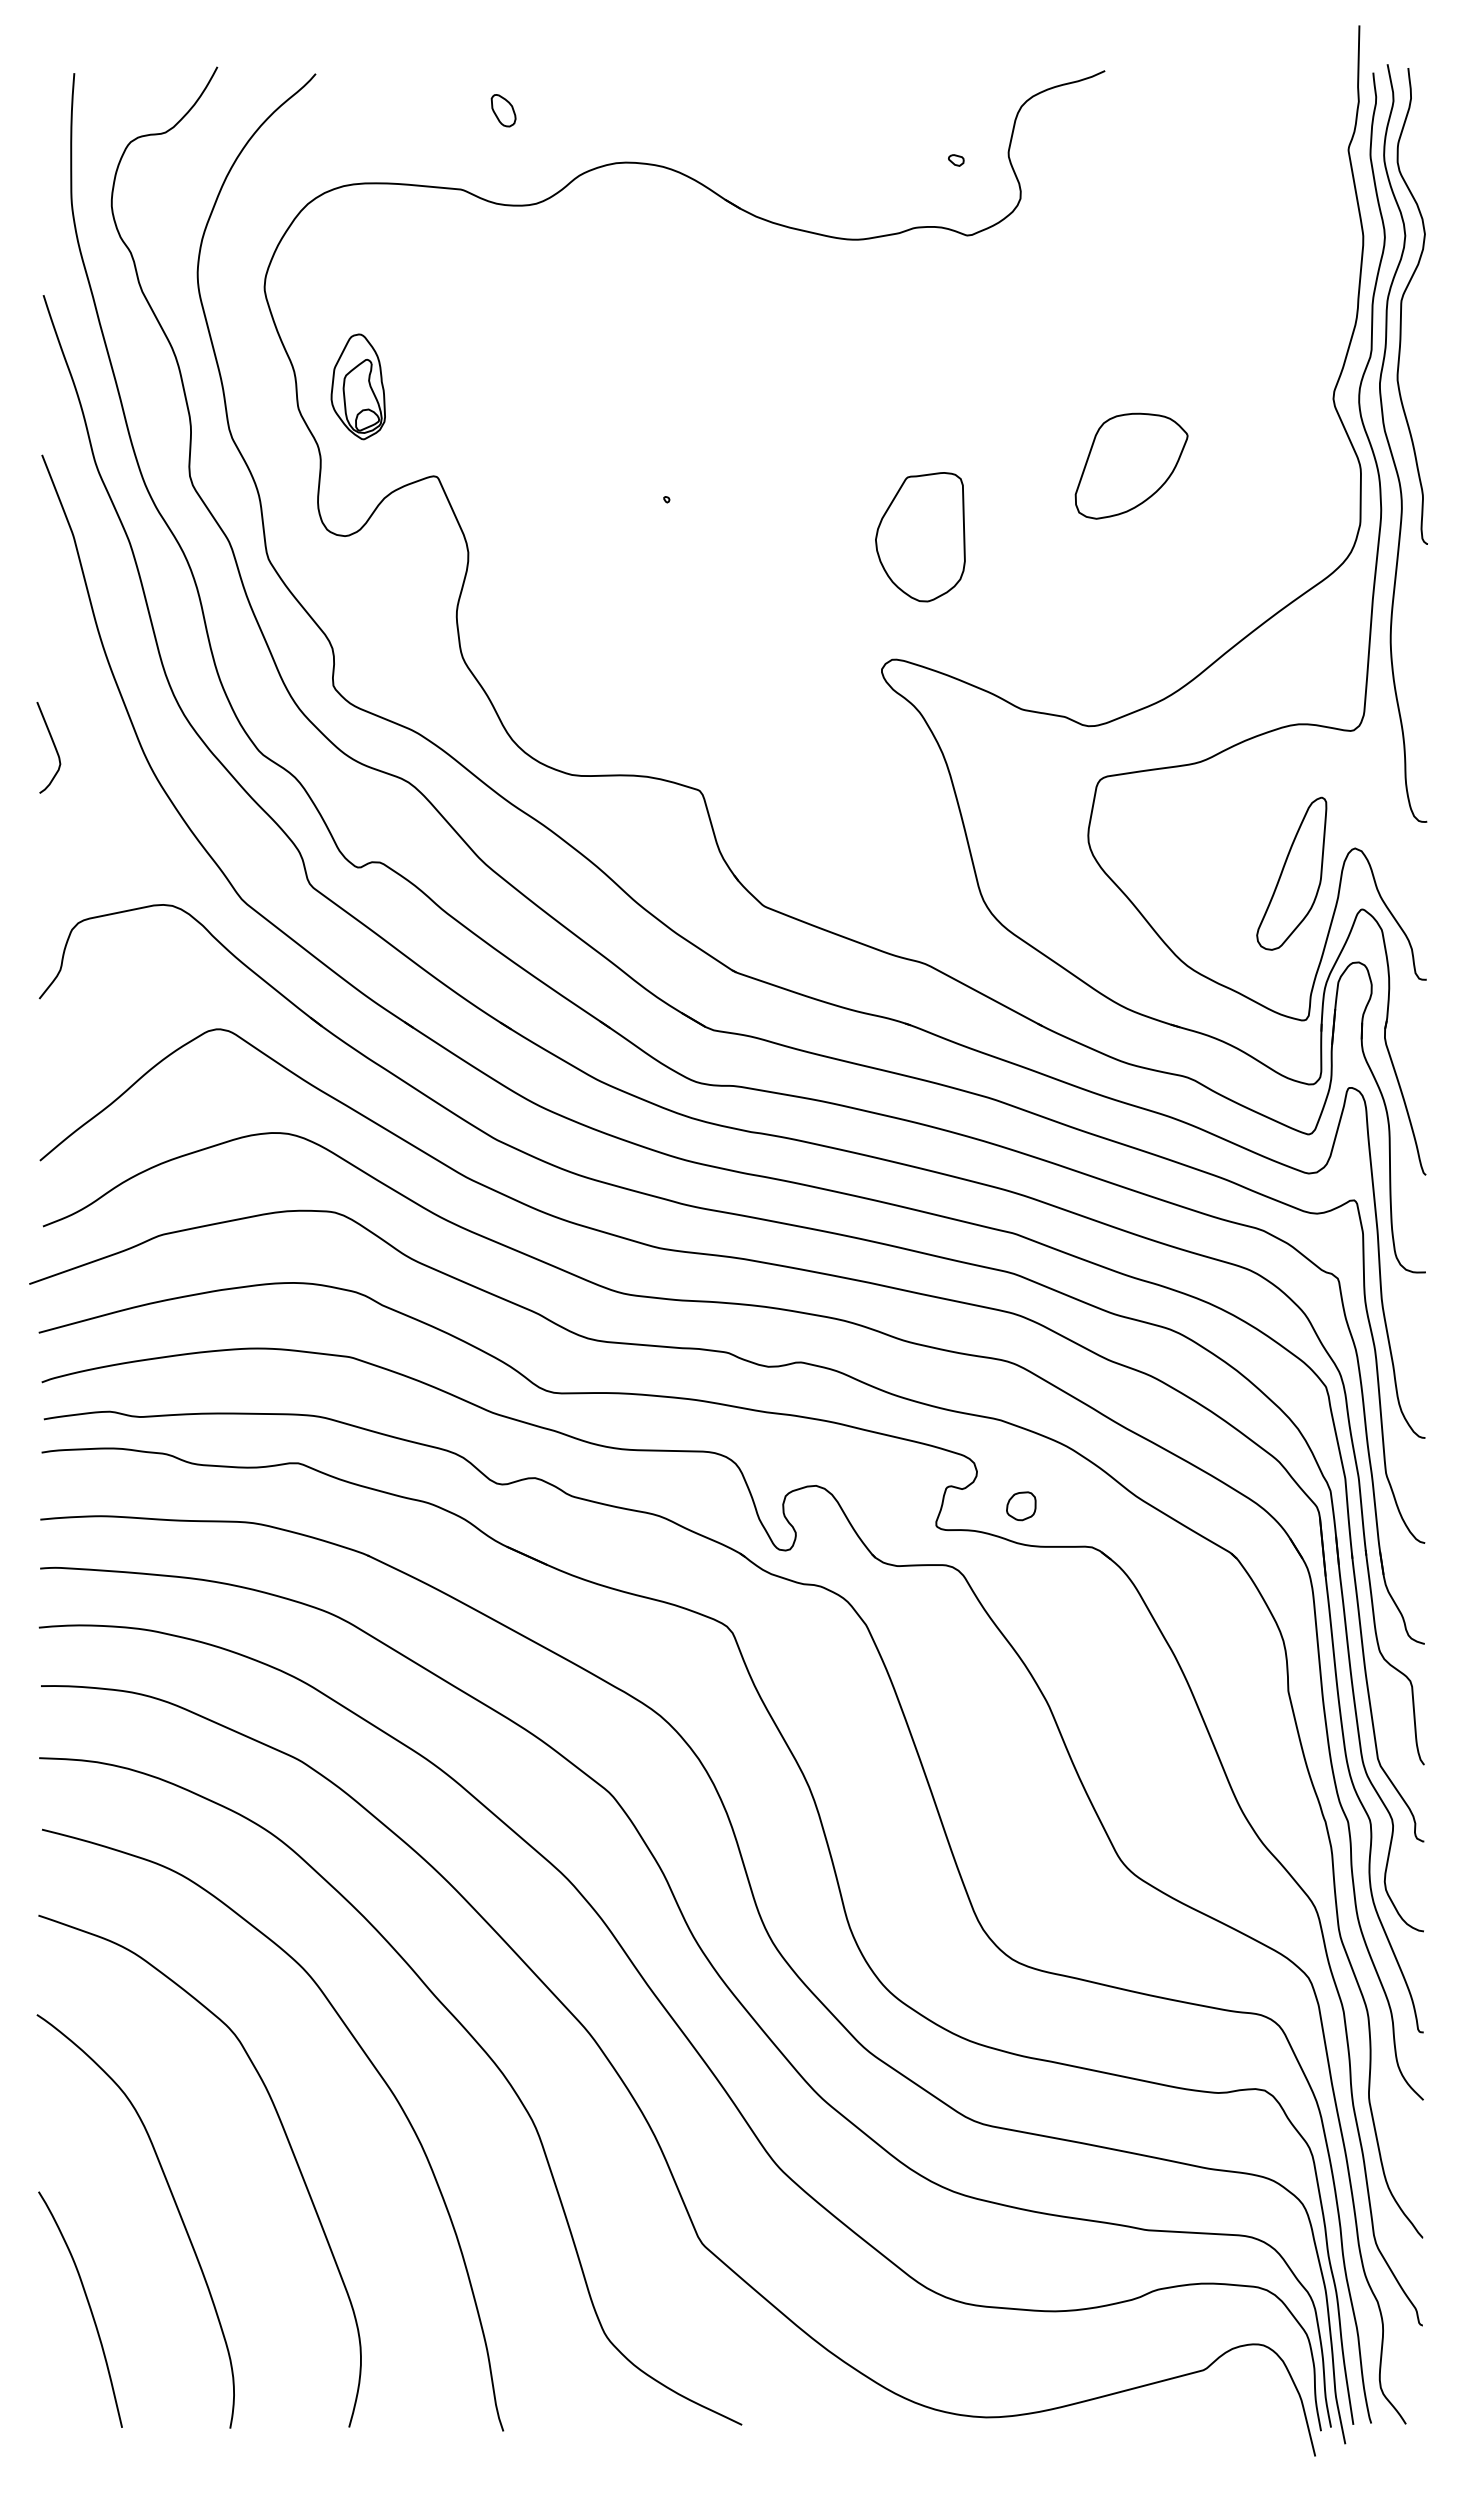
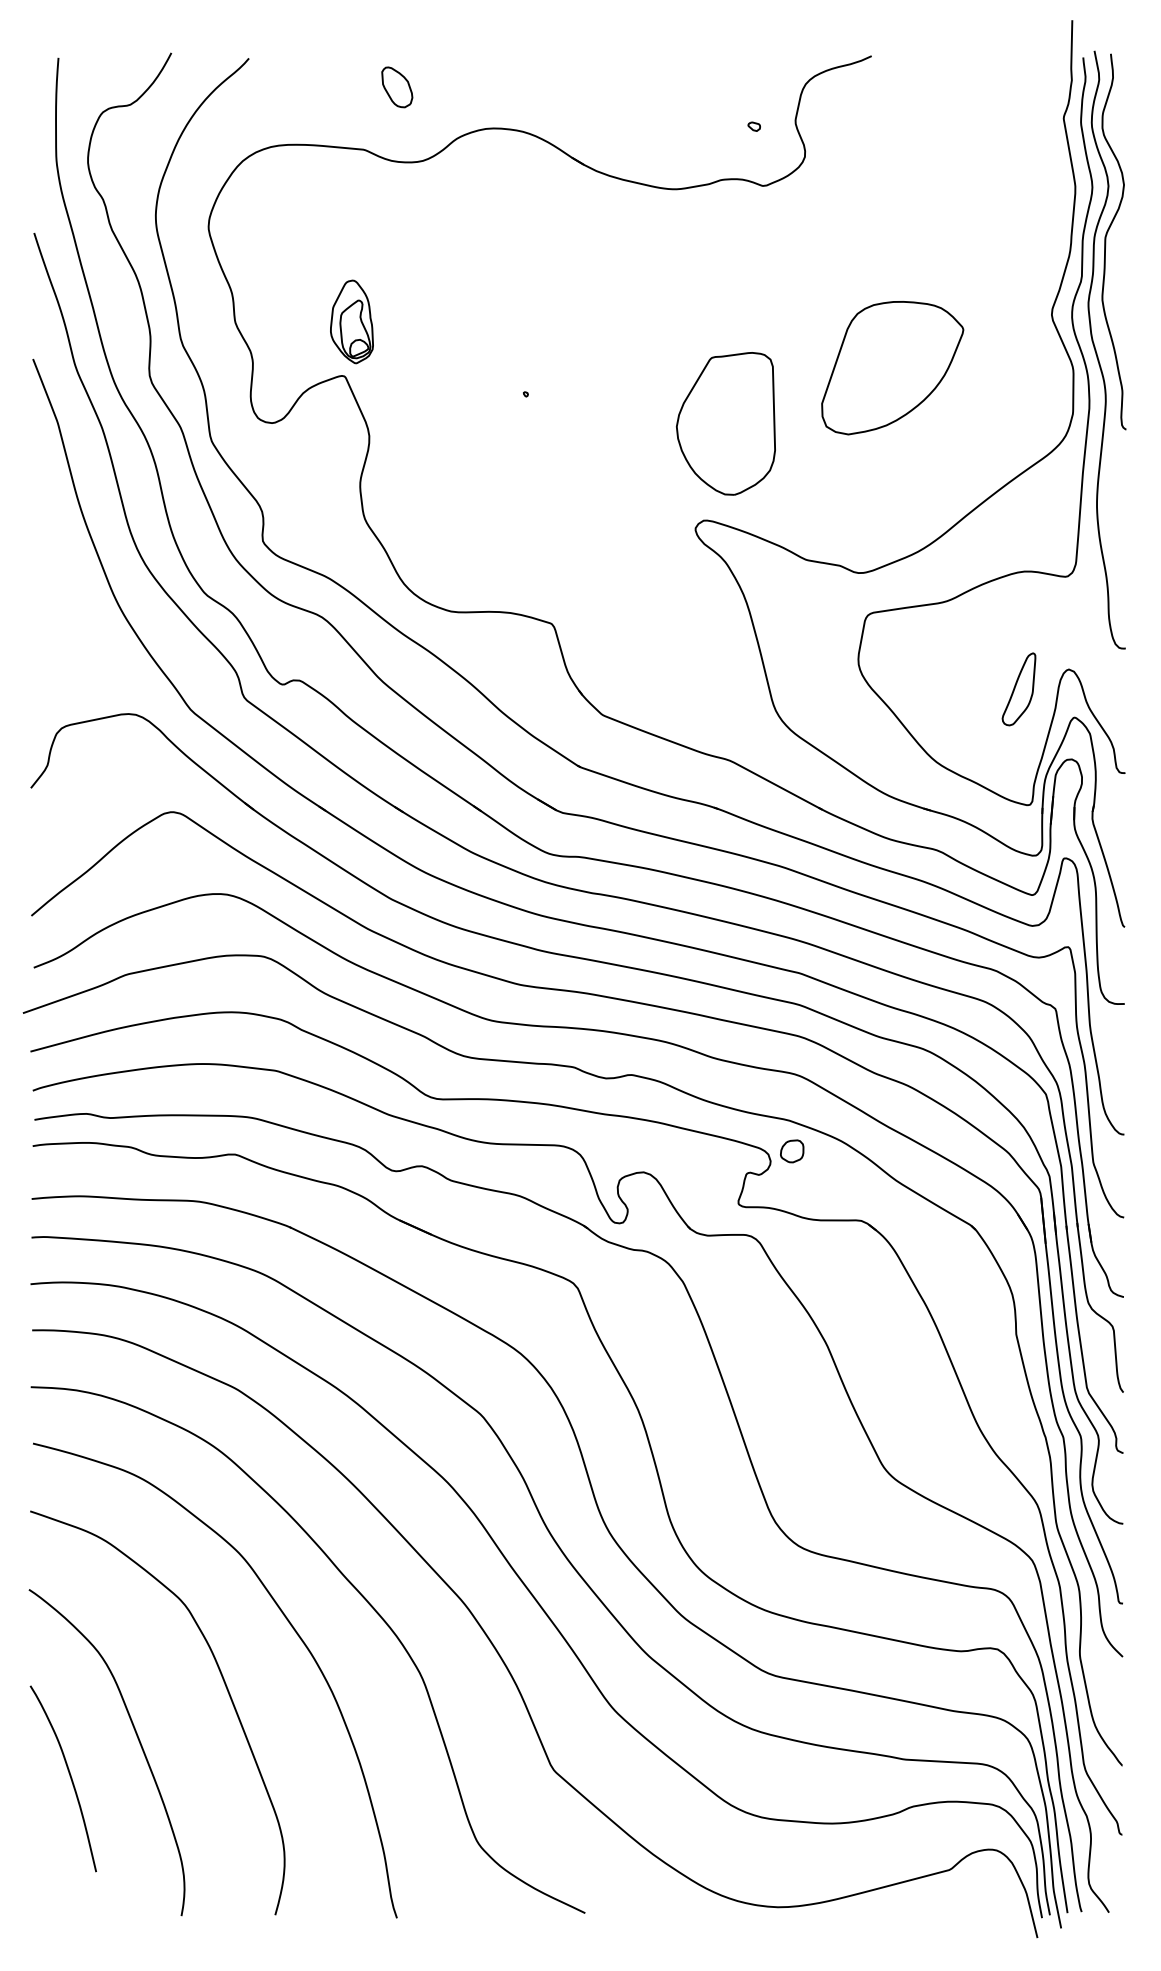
part: (503, 110) -> (397, 87), size x1.6
part: (357, 386) -> (351, 321), moved
part: (1131, 465) -> (892, 367), size x1.6
part: (920, 537) -> (726, 424), size x1.4
curve: (53, 745) -> (42, 588), removed
part: (1291, 873) -> (1018, 689), size x0.6
part: (1021, 1506) -> (792, 1151), moved
curve: (88, 2306) -> (69, 1776), moved

